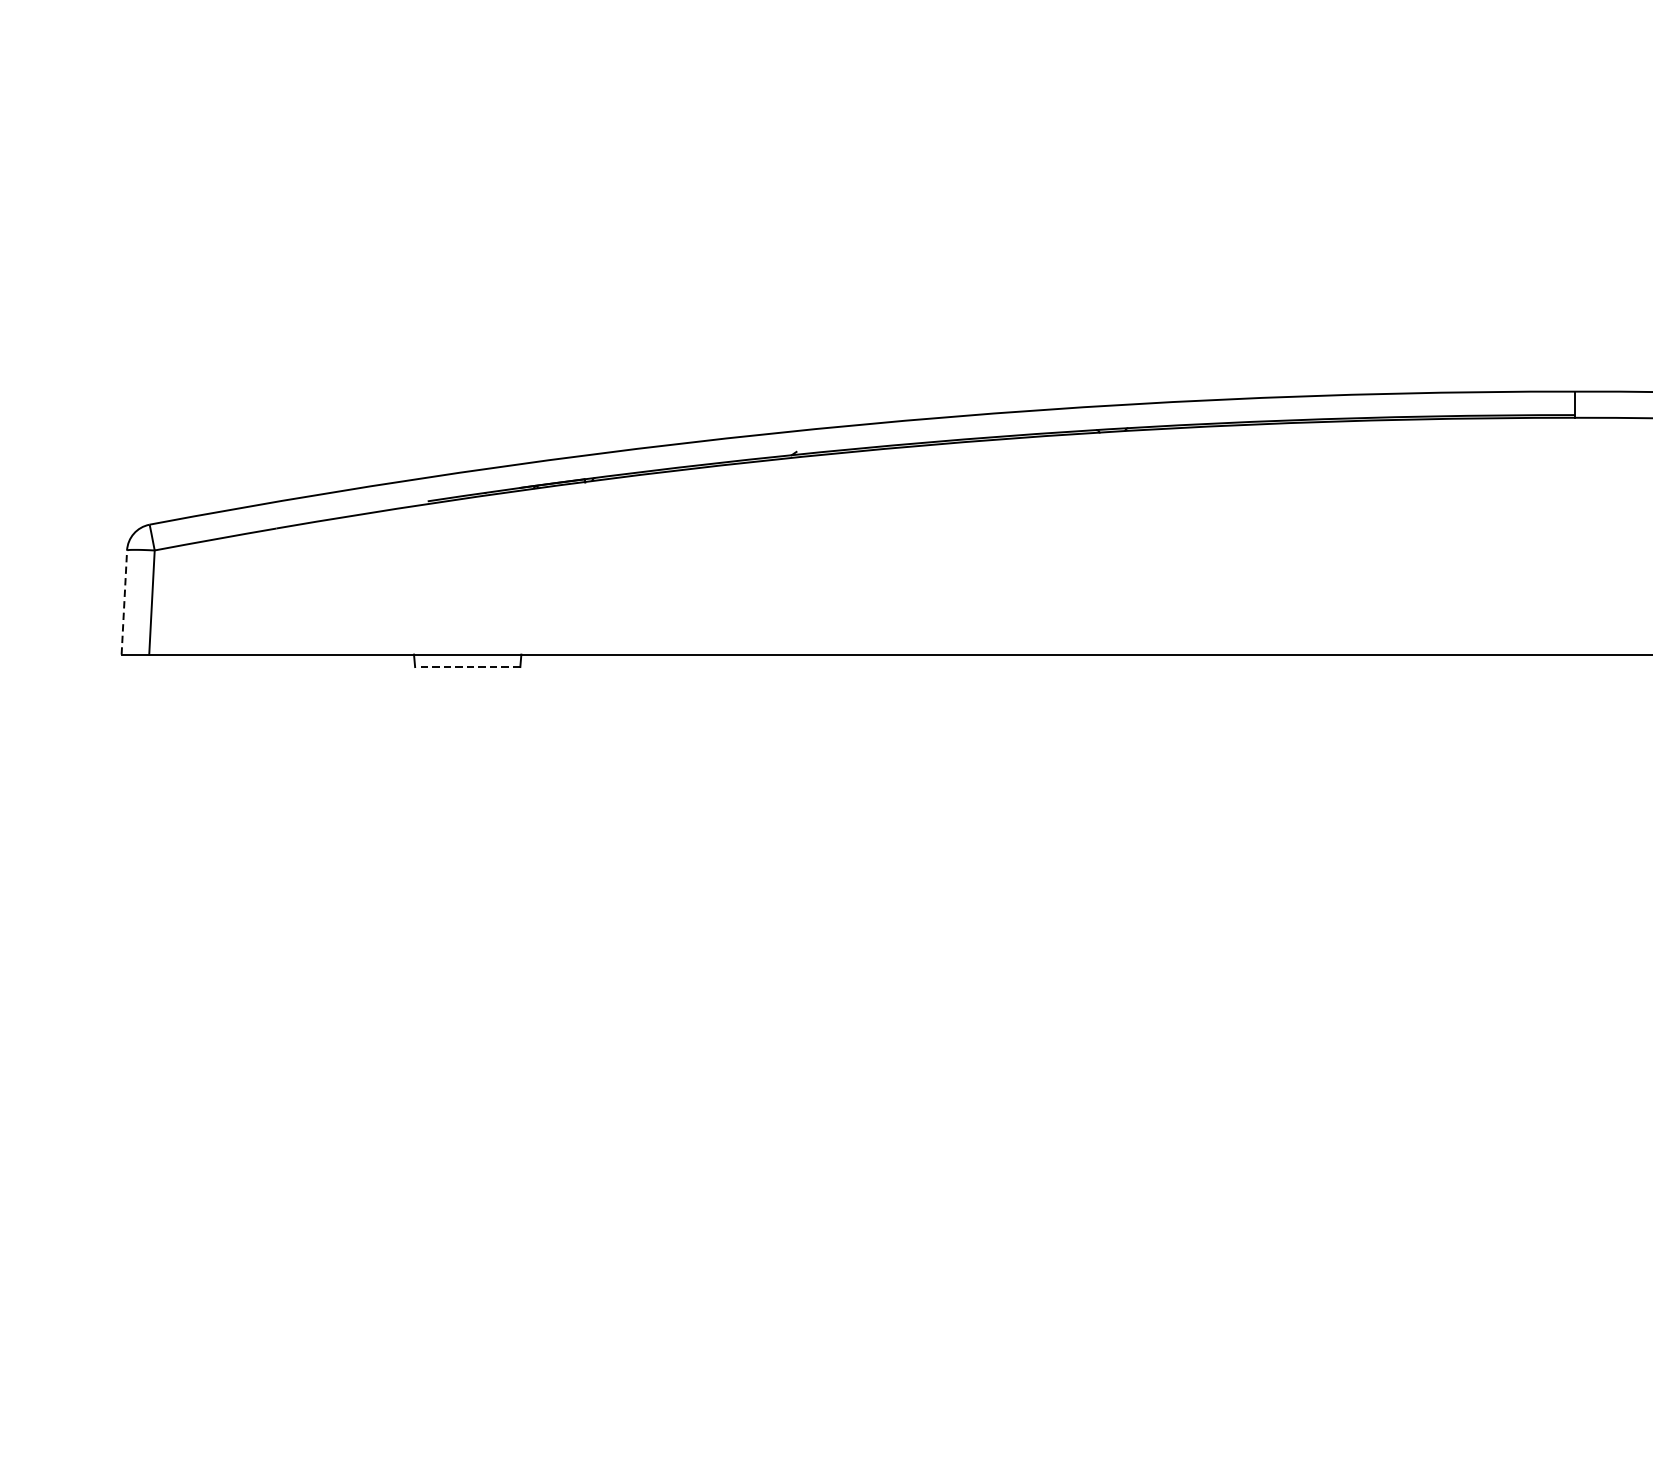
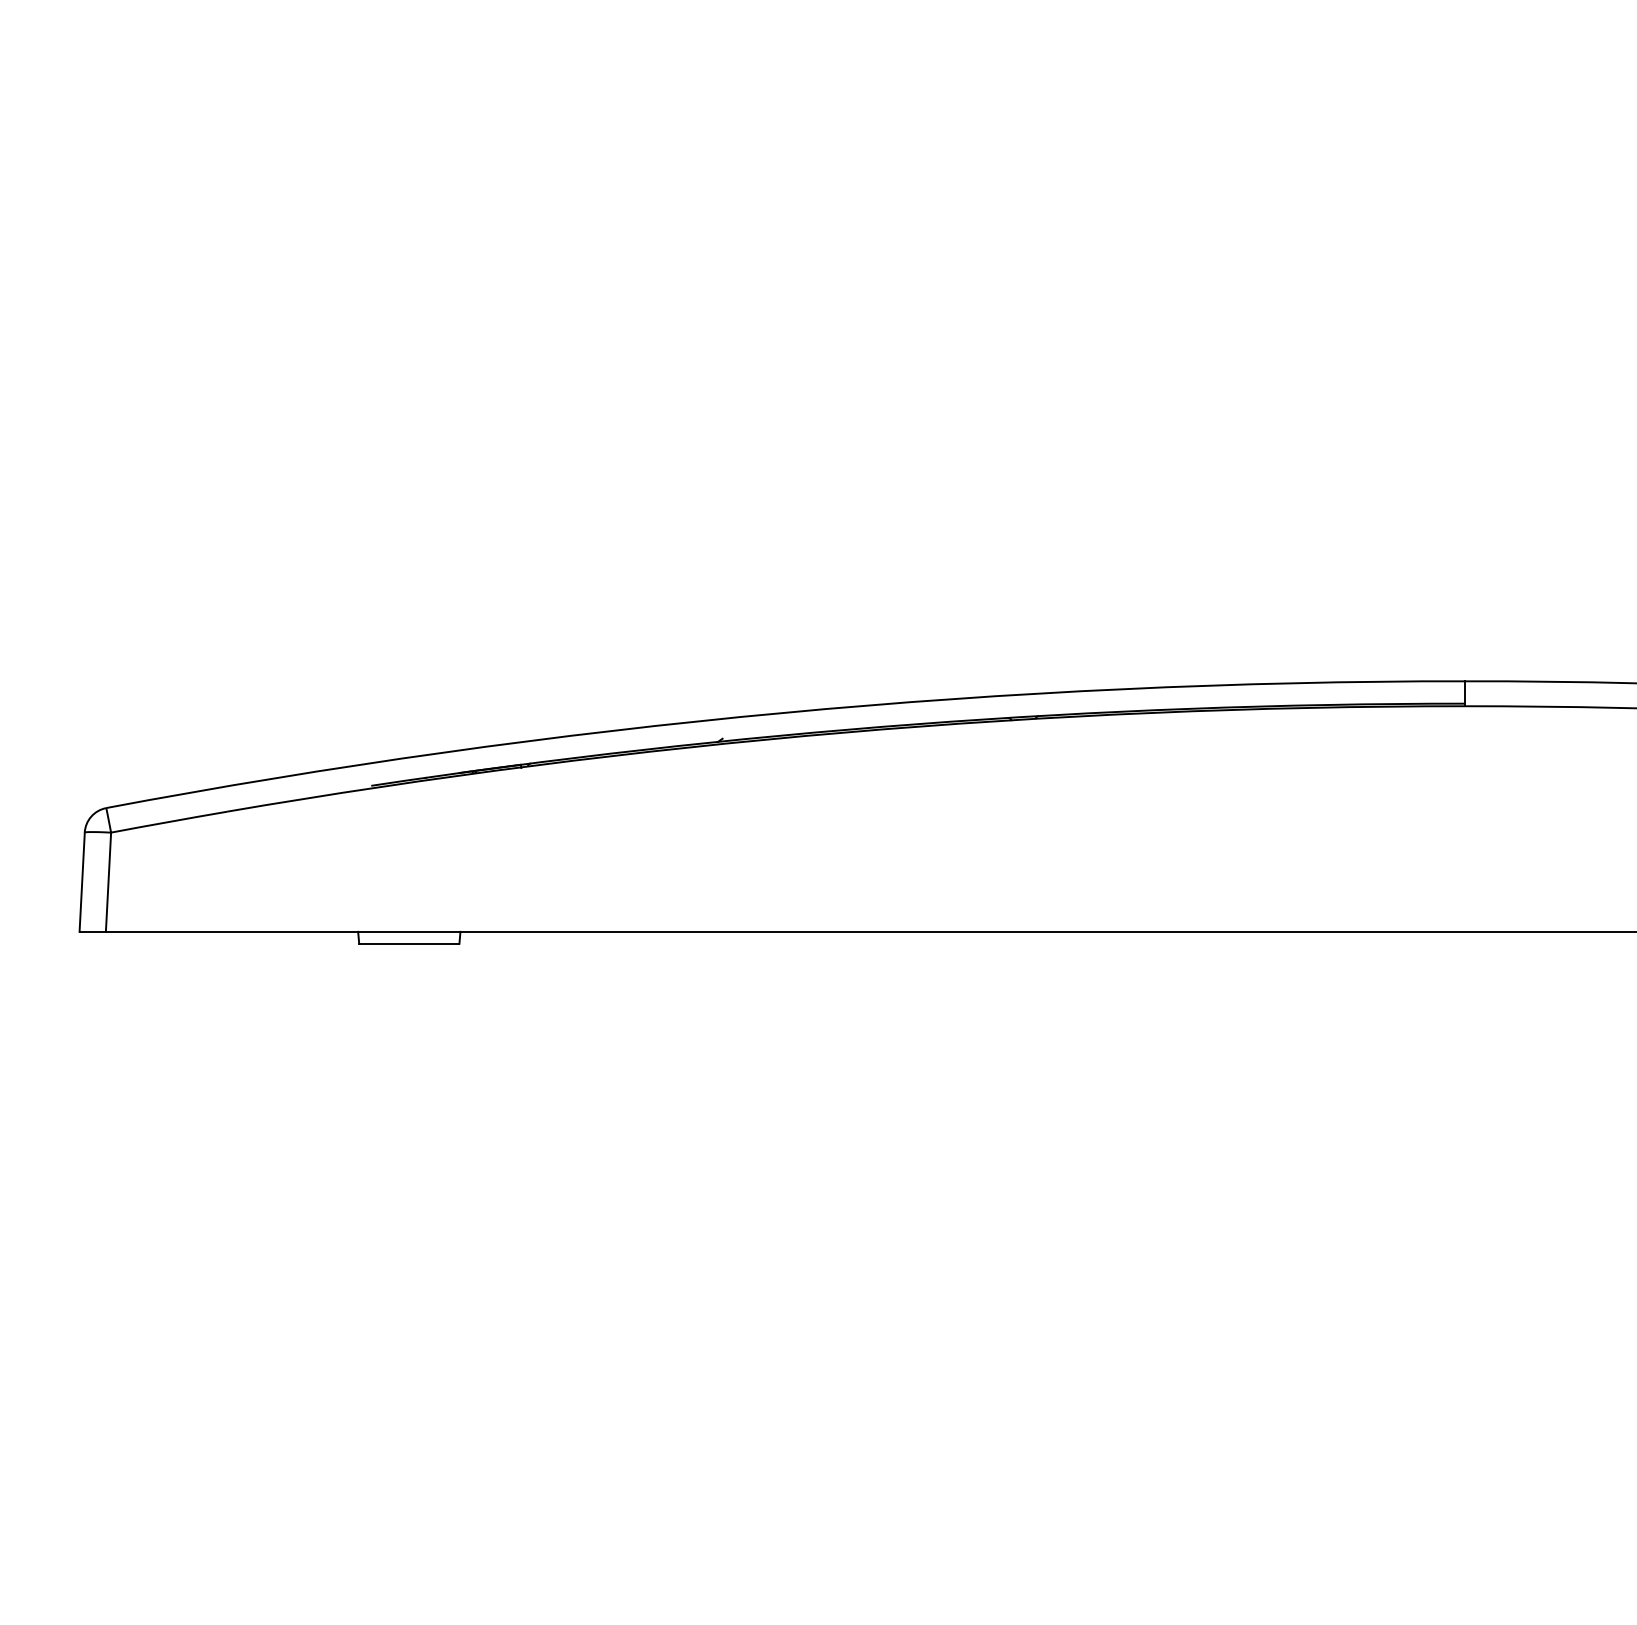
line: (124, 602) -> (82, 882), dashed -> solid
line: (466, 666) -> (408, 943), dashed -> solid

